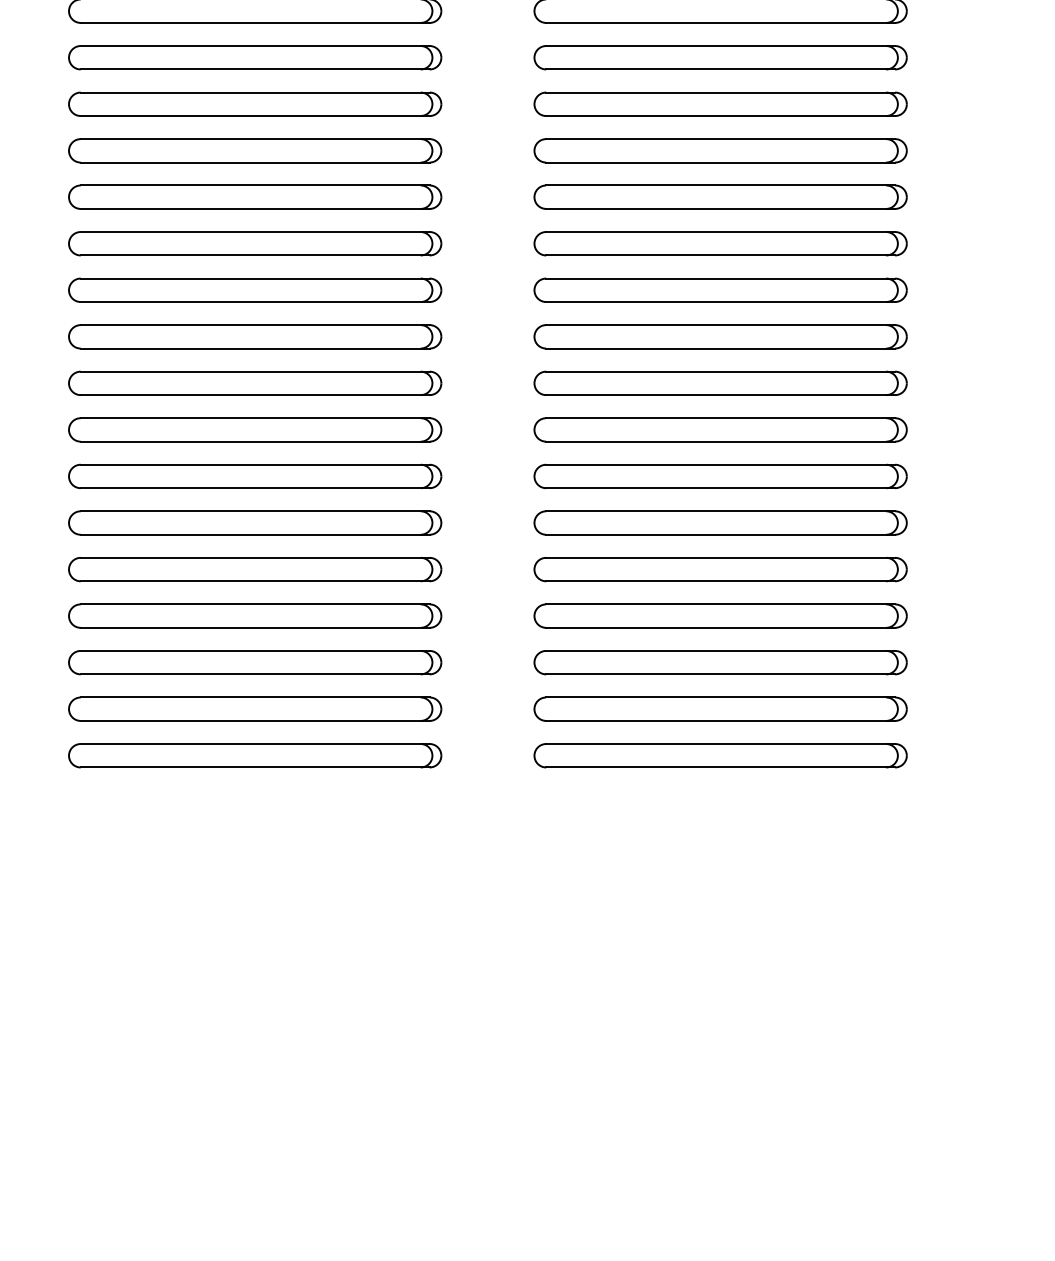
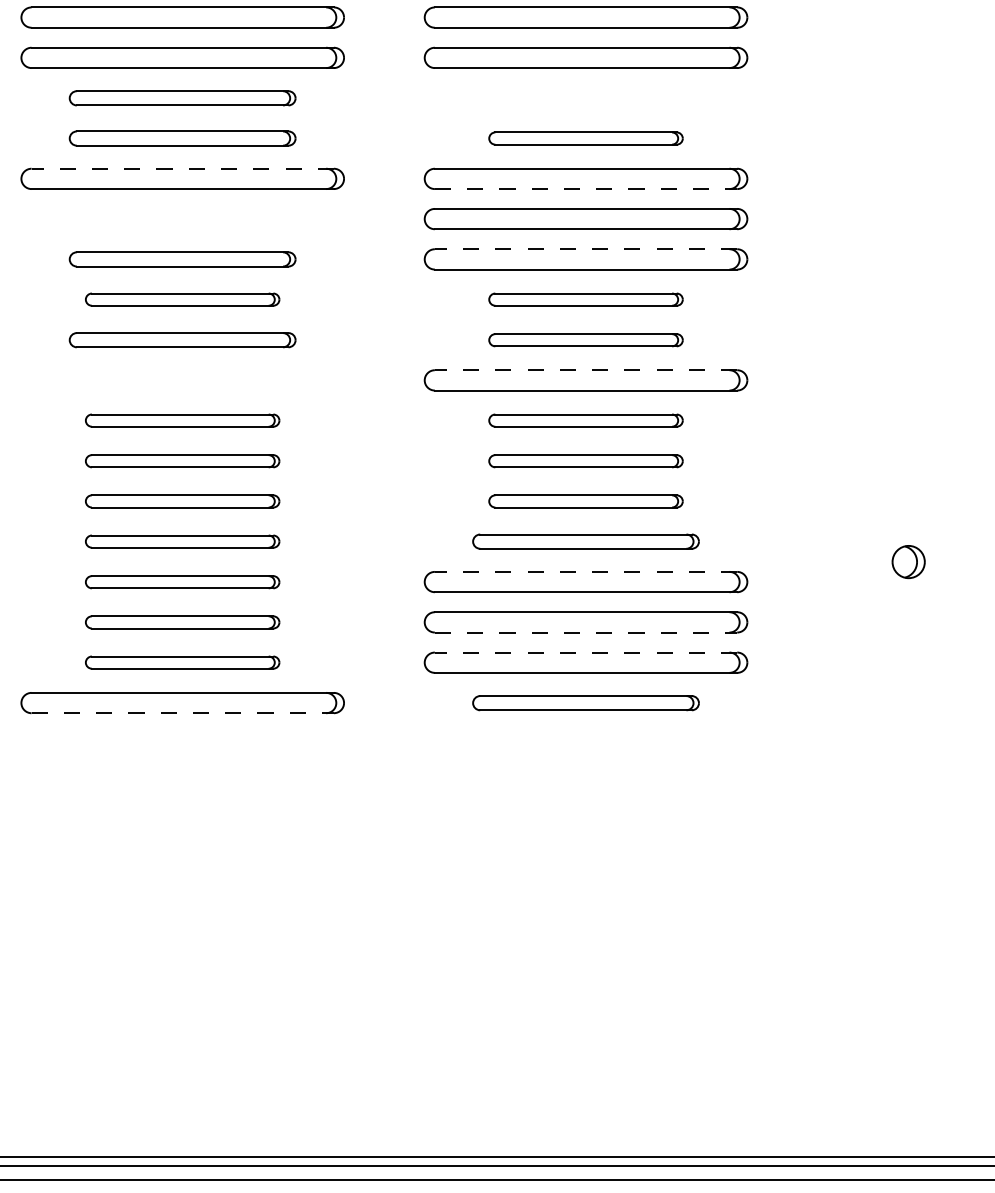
part: (254, 58) -> (182, 98), size x0.7
part: (720, 58) -> (585, 98), removed
part: (254, 104) -> (182, 138), size x0.7
part: (720, 104) -> (585, 138), size x0.6
line: (254, 138) -> (182, 168), solid -> dashed
line: (721, 163) -> (586, 189), solid -> dashed
part: (254, 197) -> (182, 219), removed
line: (720, 232) -> (585, 249), solid -> dashed
part: (254, 243) -> (182, 259), size x0.7
part: (254, 290) -> (182, 299), size x0.6
part: (720, 290) -> (585, 299), size x0.6
part: (254, 337) -> (182, 340), size x0.7
part: (720, 337) -> (585, 340), size x0.6
line: (720, 371) -> (585, 370), solid -> dashed
part: (254, 383) -> (182, 380), removed
part: (254, 429) -> (182, 420), size x0.6
part: (720, 429) -> (585, 420), size x0.6
part: (254, 476) -> (182, 461), size x0.6
part: (720, 476) -> (585, 461), size x0.6
part: (254, 523) -> (182, 501), size x0.6
part: (720, 523) -> (585, 501), size x0.6
part: (254, 569) -> (182, 541), size x0.6
part: (720, 569) -> (585, 541), size x0.7
line: (720, 603) -> (585, 571), solid -> dashed
part: (254, 616) -> (182, 582), size x0.6
part: (254, 662) -> (182, 622), size x0.6
line: (721, 674) -> (586, 632), solid -> dashed
line: (720, 697) -> (585, 652), solid -> dashed
part: (254, 708) -> (182, 662), size x0.6
part: (720, 756) -> (585, 703), size x0.7
line: (256, 767) -> (183, 713), solid -> dashed

